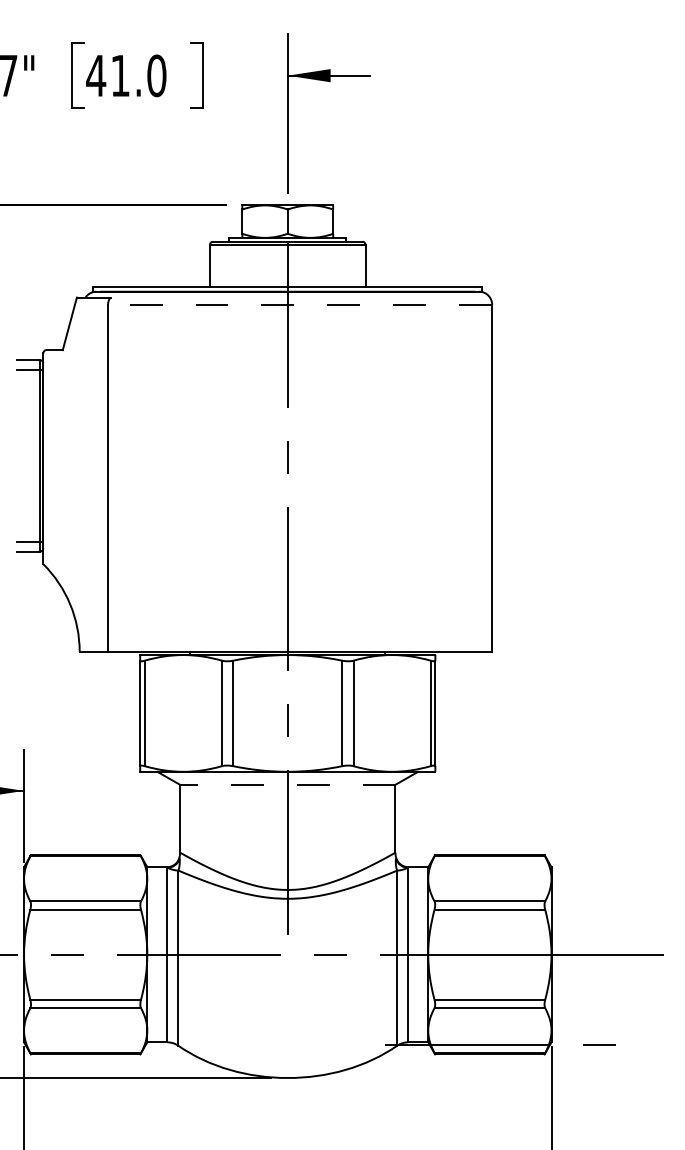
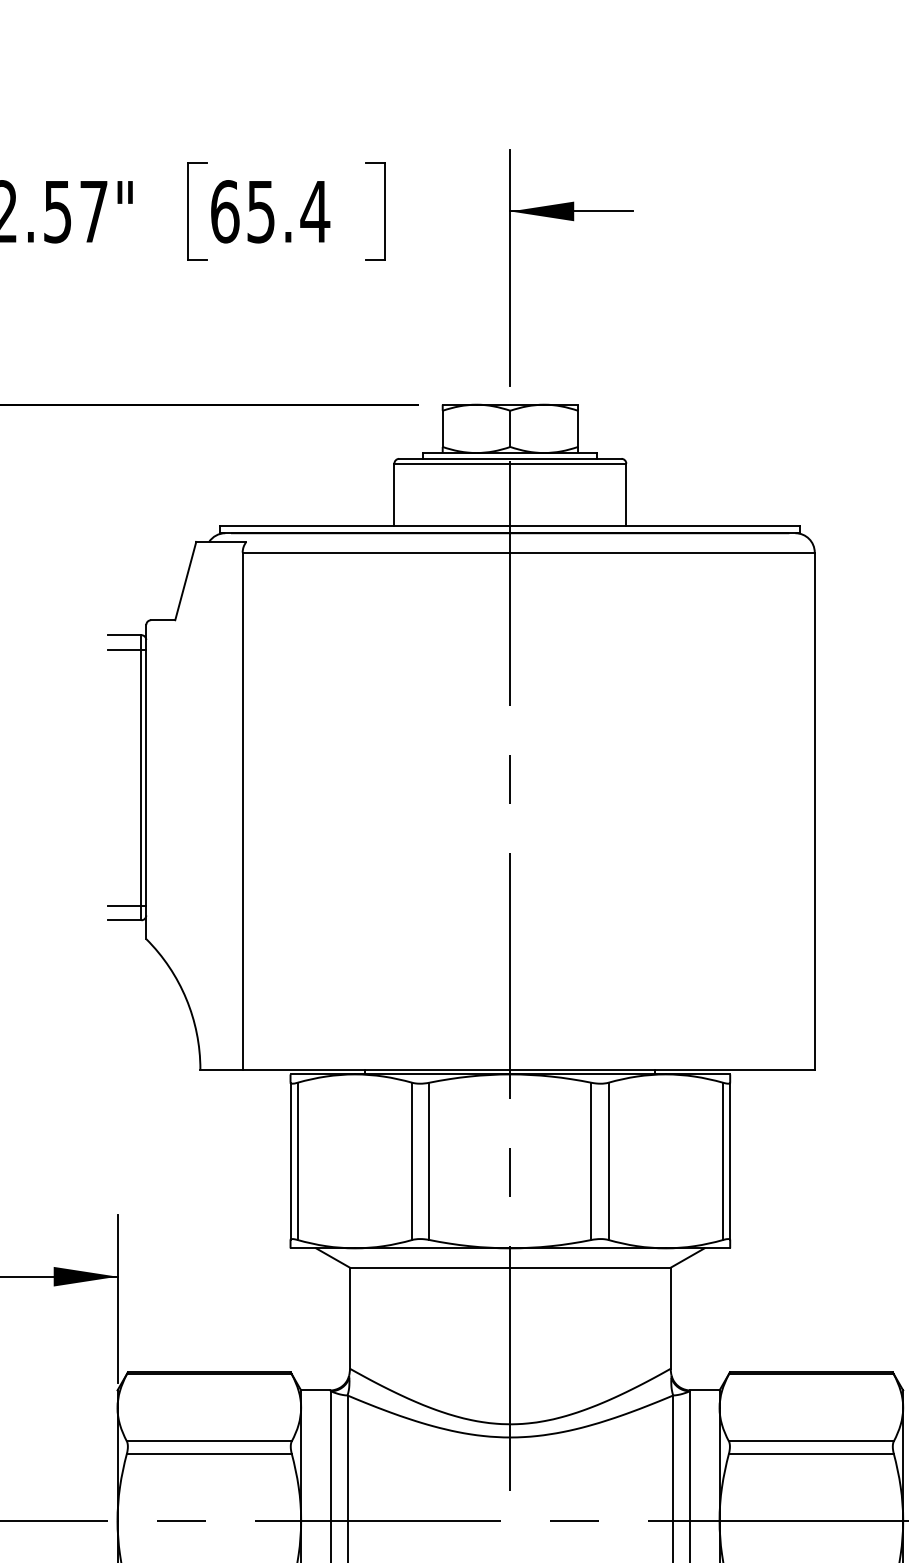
text: (126, 75) -> (270, 211), 41.0 -> 65.4
line: (299, 304) -> (527, 552), dashed -> solid
line: (287, 784) -> (509, 1267), dashed -> solid

